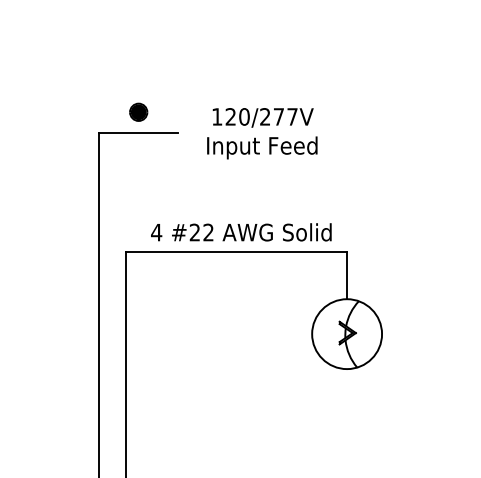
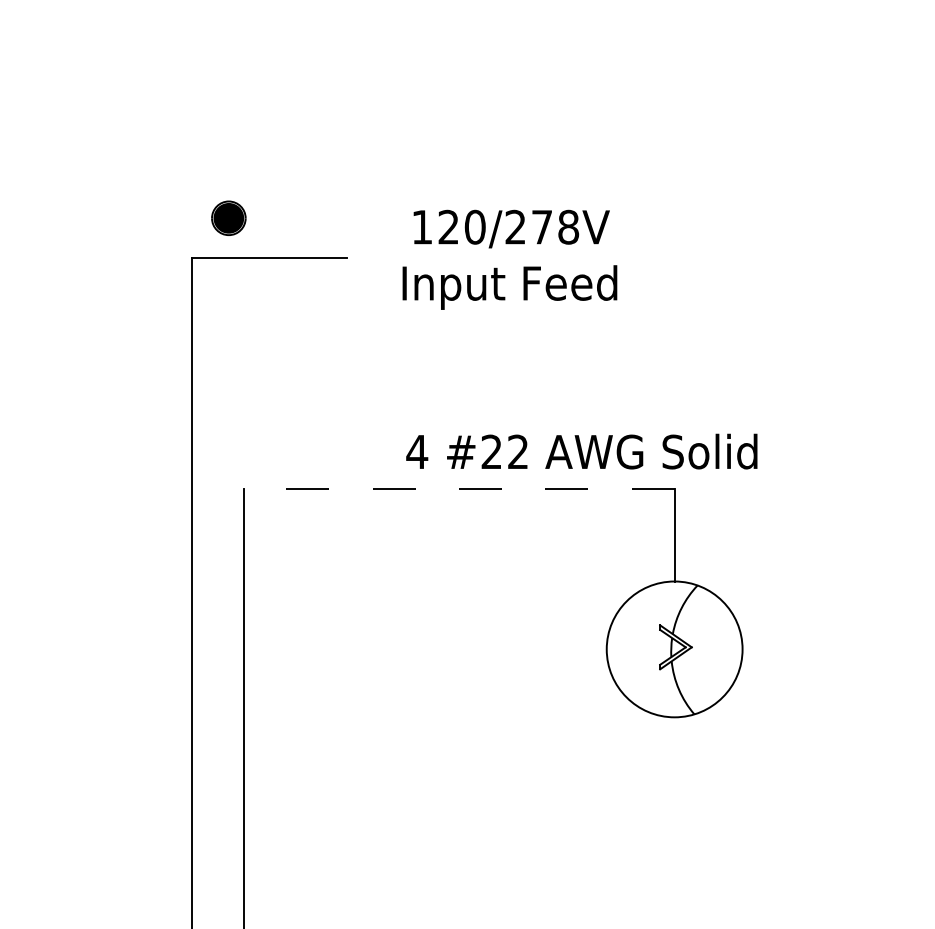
part: (138, 111) -> (228, 216), moved
text: (292, 116) -> (568, 226), 120/277V -> 120/278V
text: (241, 232) -> (582, 451), moved
line: (236, 251) -> (459, 488), solid -> dashed

